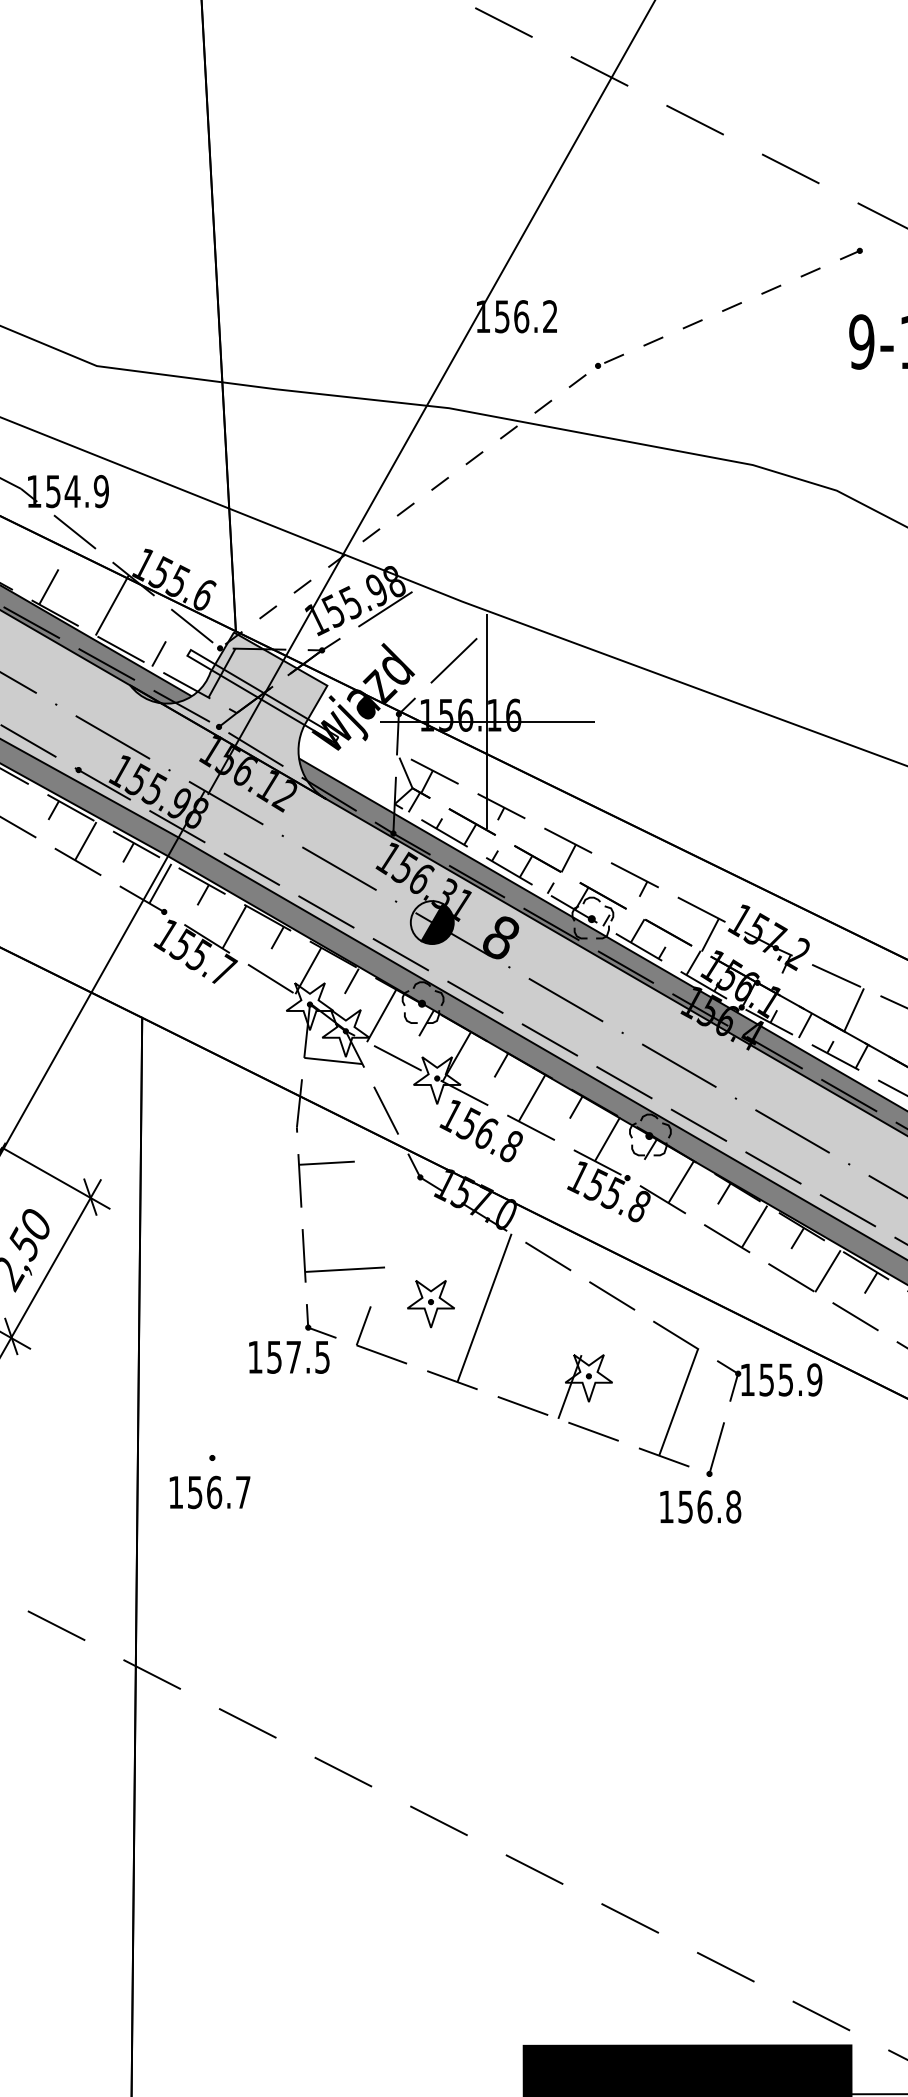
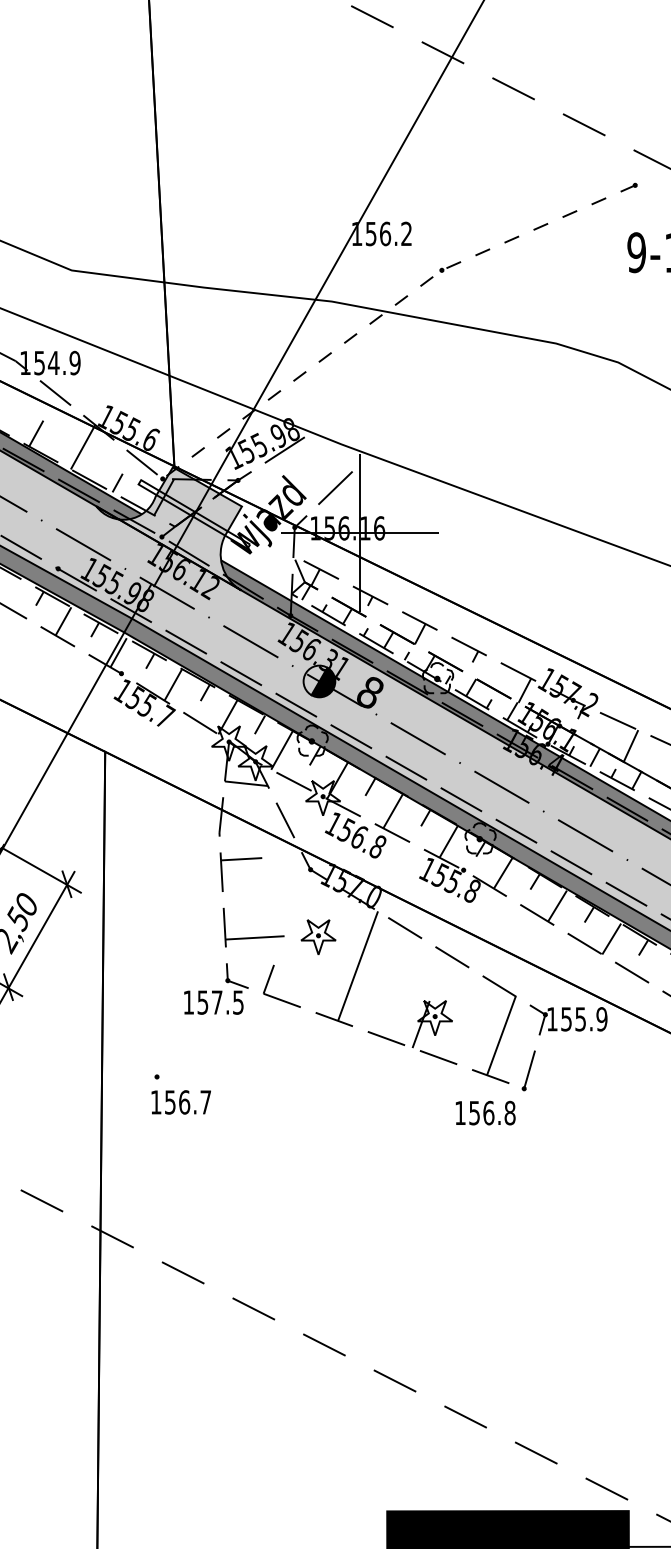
part: (430, 1304) -> (318, 937), moved
text: (208, 1492) -> (180, 1102), moved
text: (700, 1506) -> (485, 1112), moved

